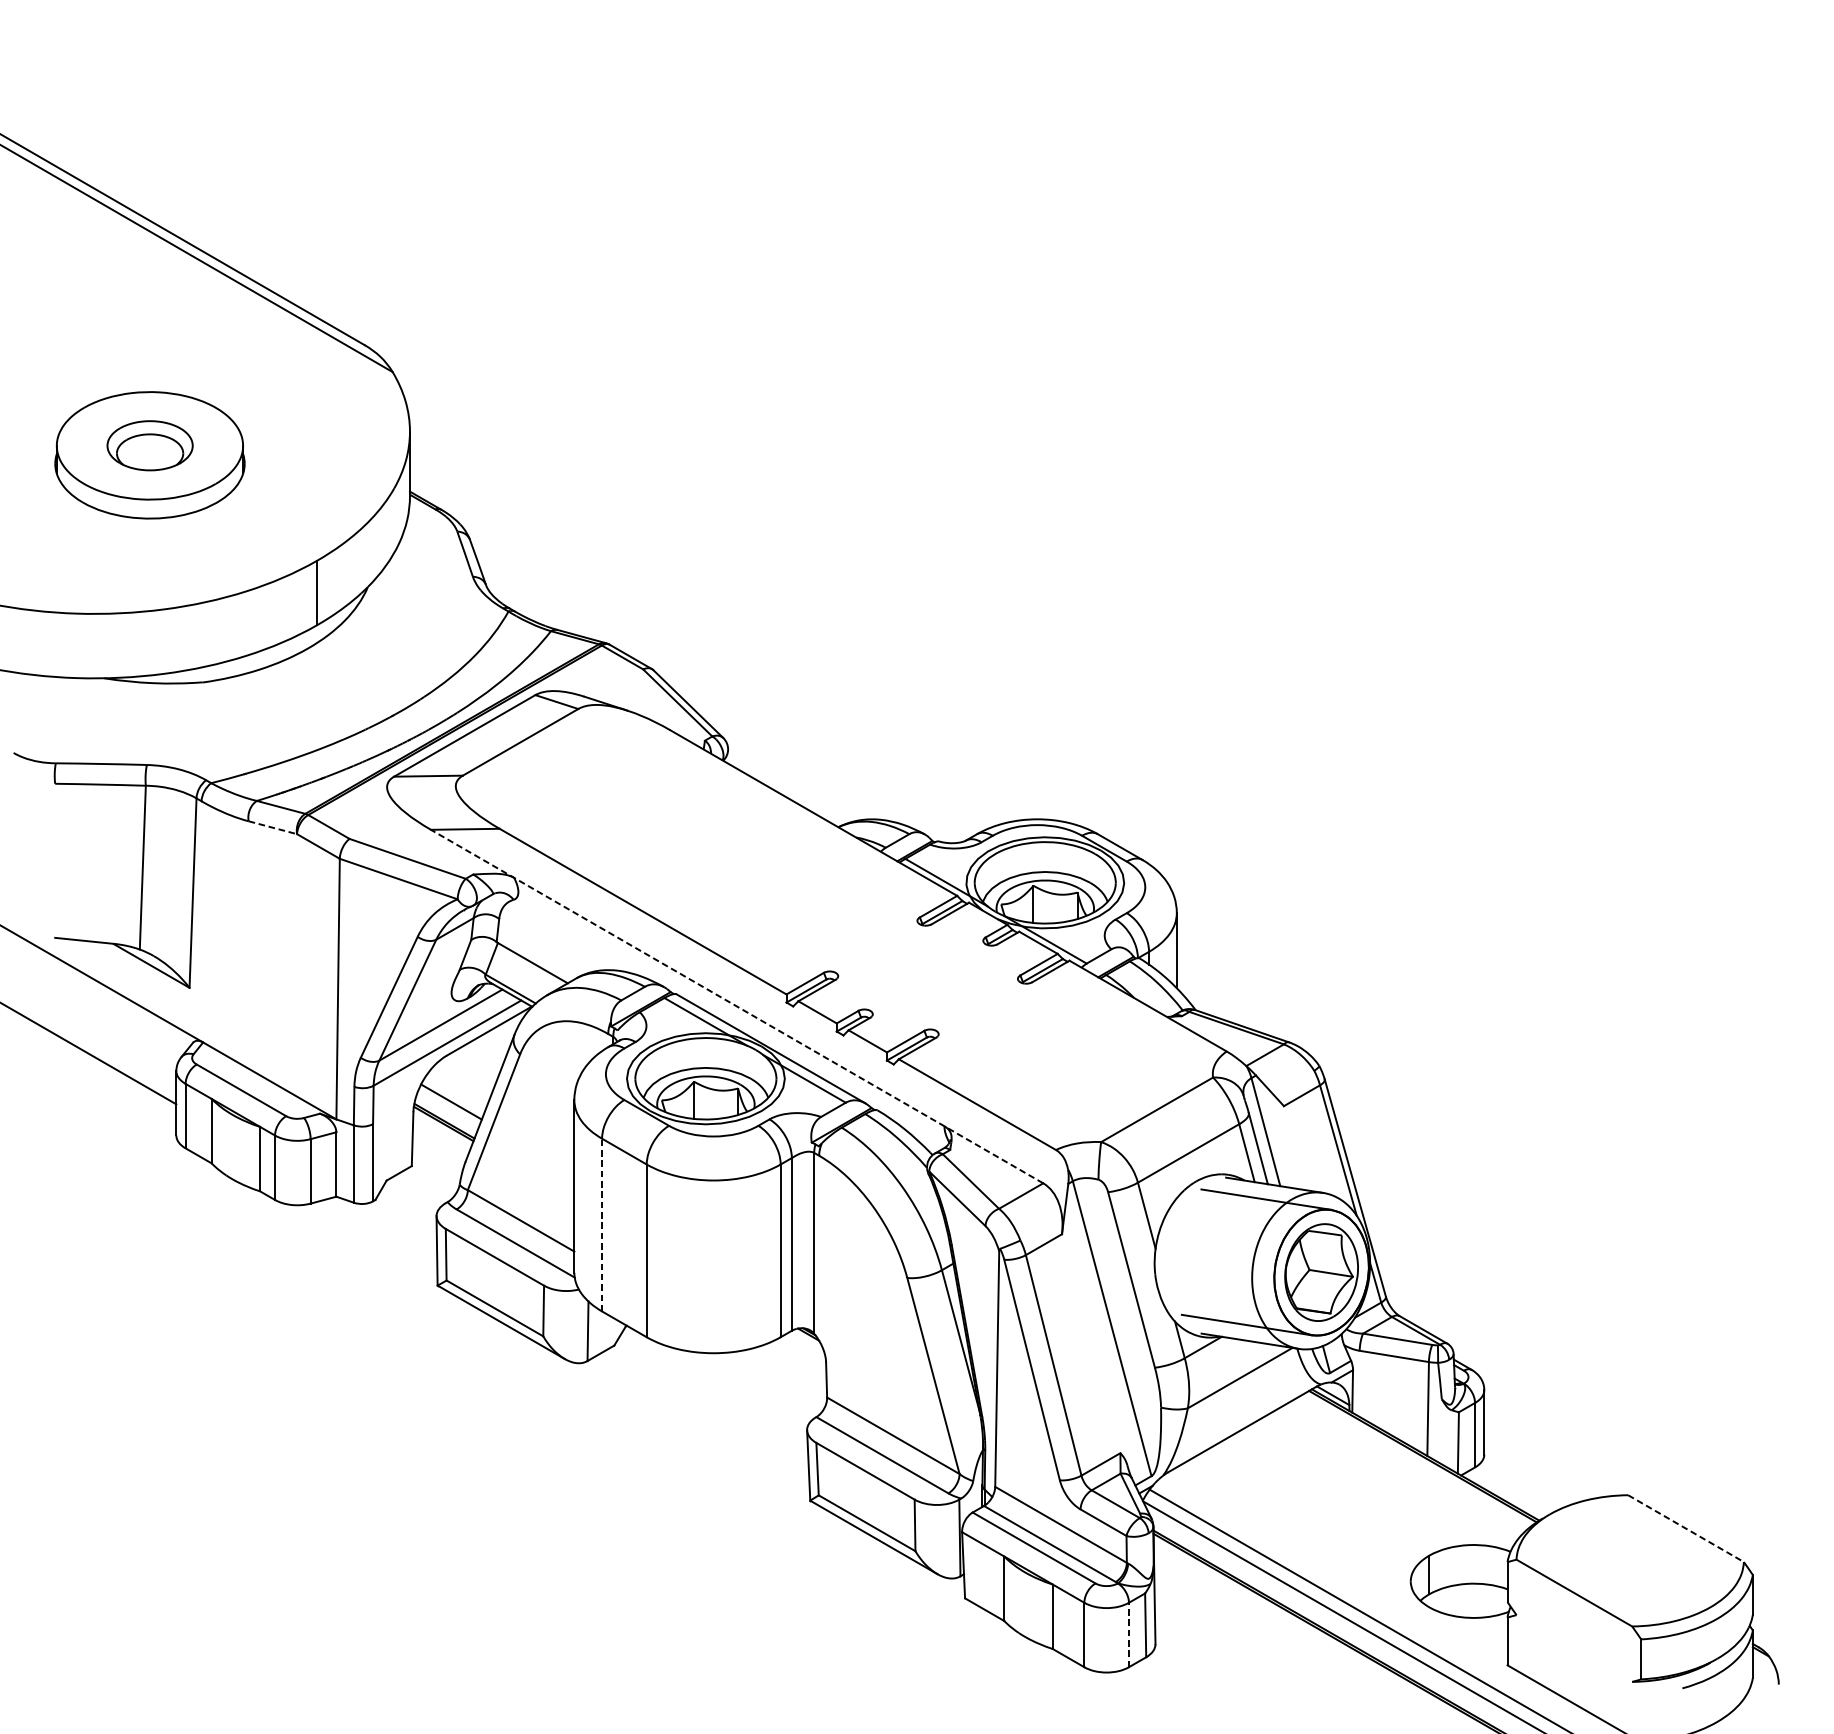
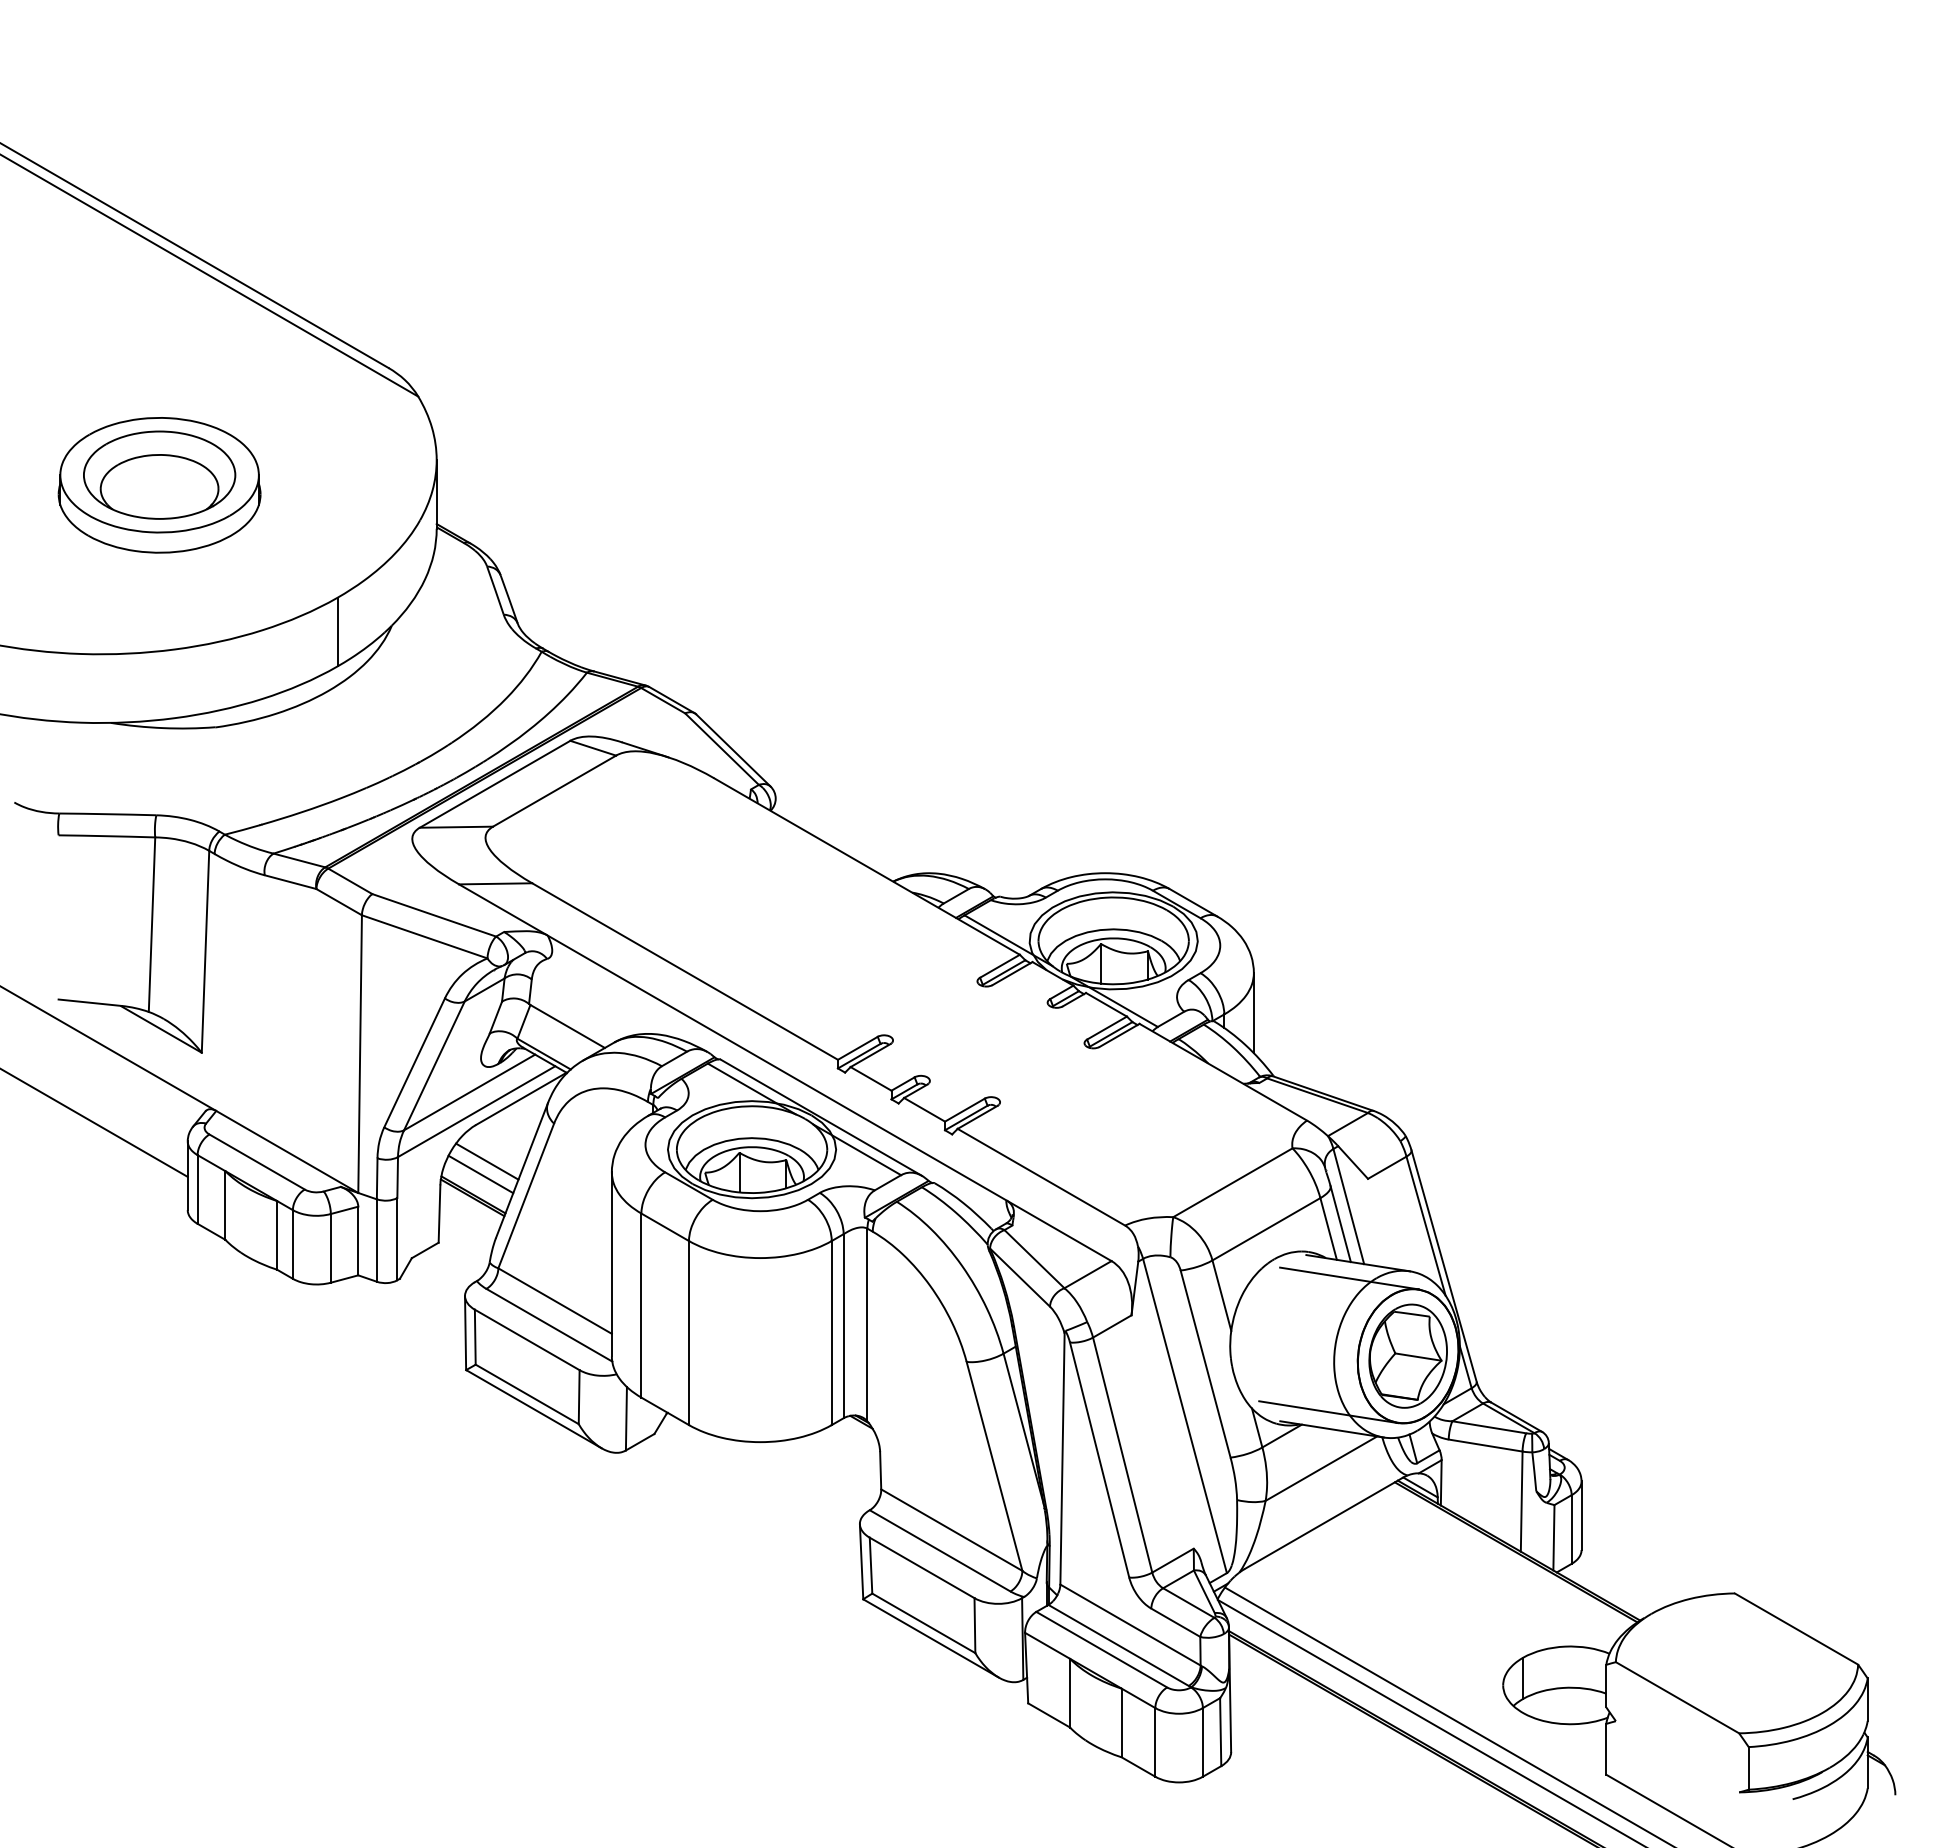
part: (149, 445) -> (159, 474), size x1.67
line: (272, 828) -> (290, 882), dashed -> solid
line: (737, 1006) -> (785, 1072), dashed -> solid
line: (457, 1089) -> (487, 1161), added
line: (602, 1224) -> (641, 1305), dashed -> solid
line: (1686, 1529) -> (1796, 1629), dashed -> solid
line: (1128, 1634) -> (1202, 1741), dashed -> solid

